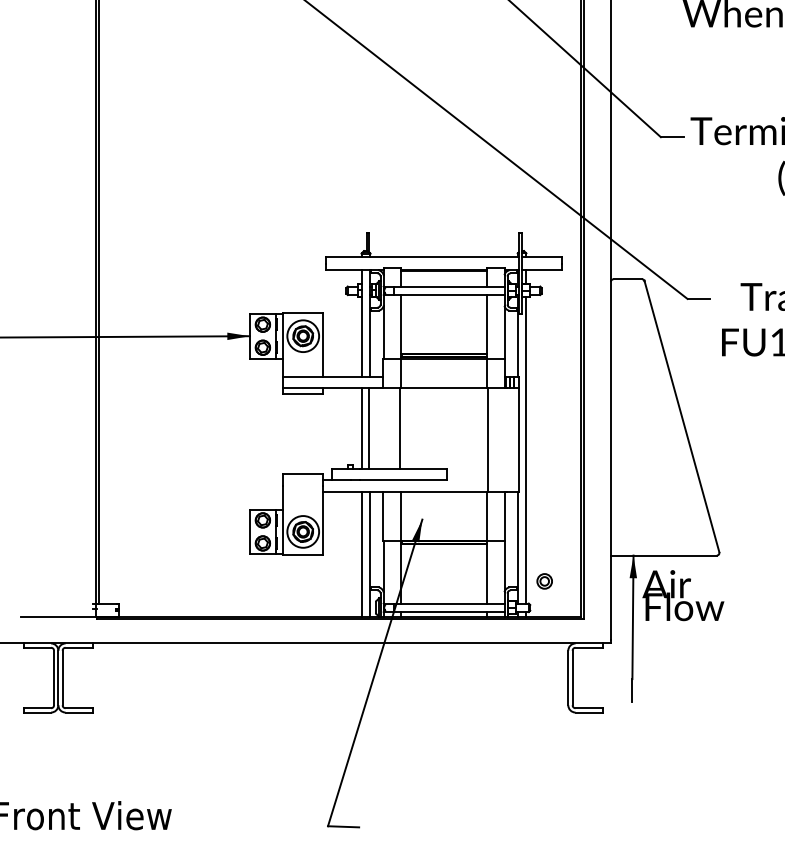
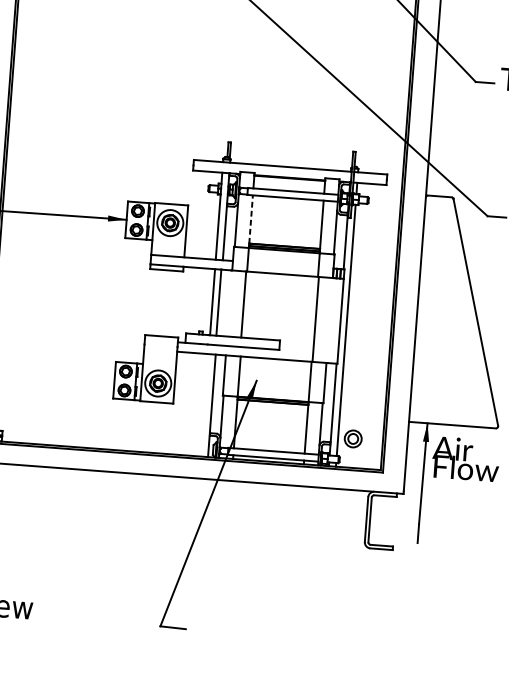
line: (400, 323) -> (250, 218), solid -> dashed
line: (361, 553) -> (204, 404), removed
part: (544, 581) -> (352, 439), size x1.4

